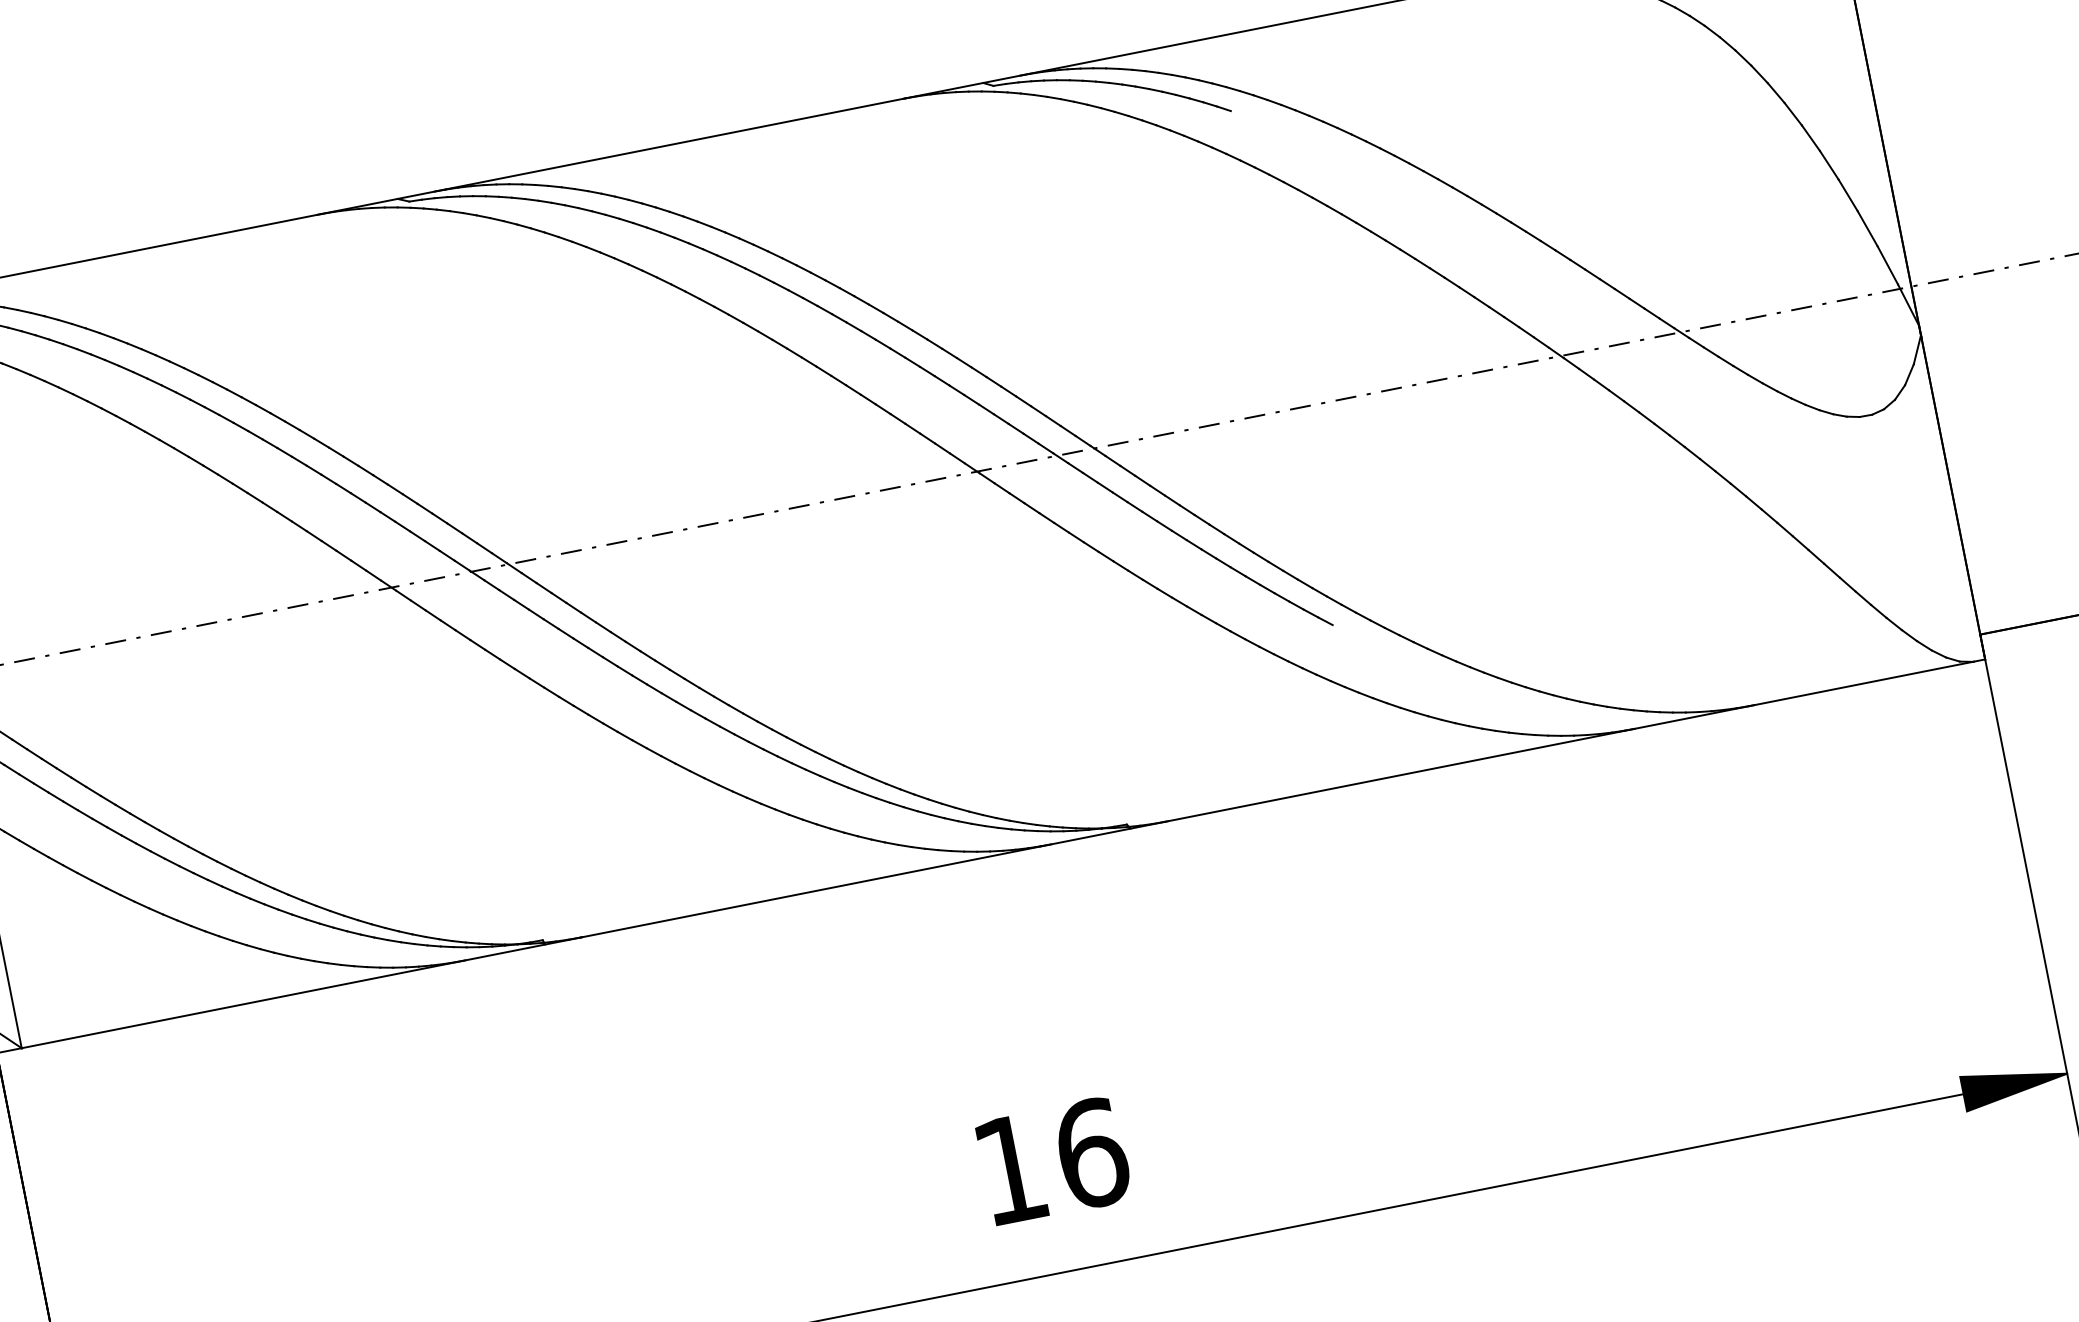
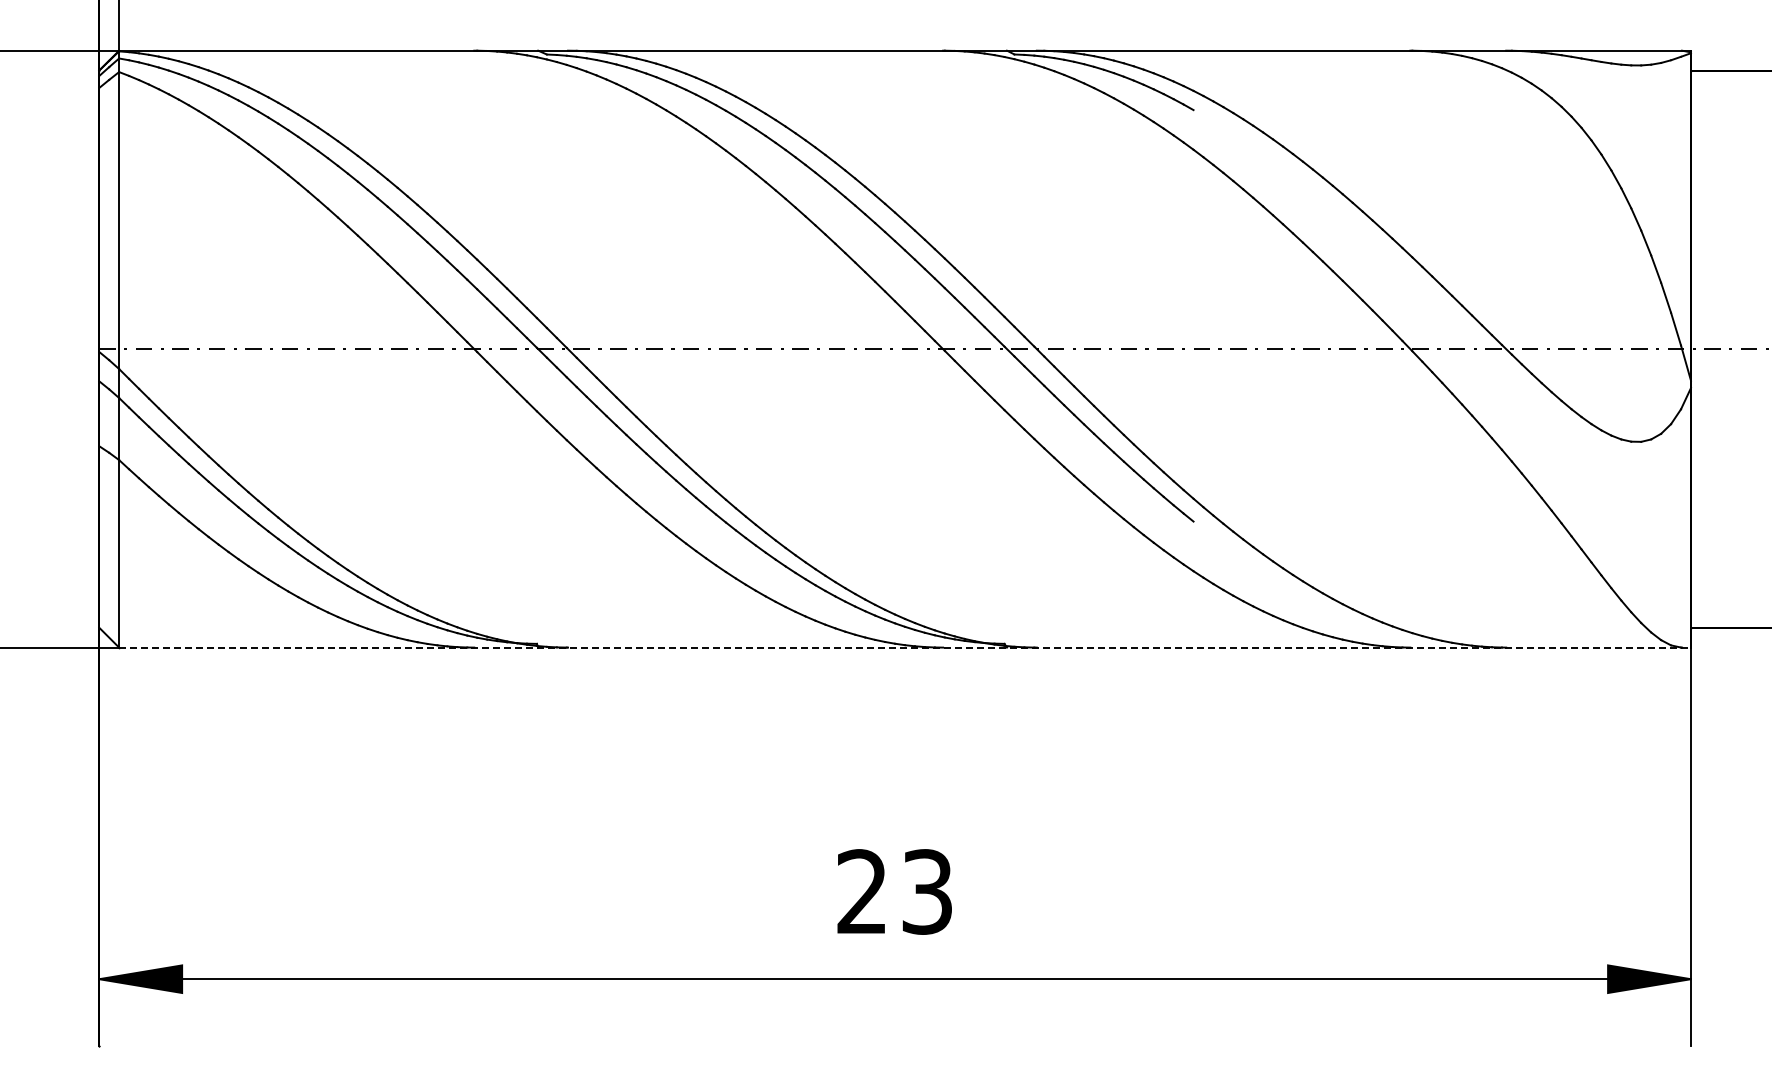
line: (1003, 853) -> (905, 647), solid -> dashed
text: (1051, 1160) -> (895, 891), 16 -> 23

